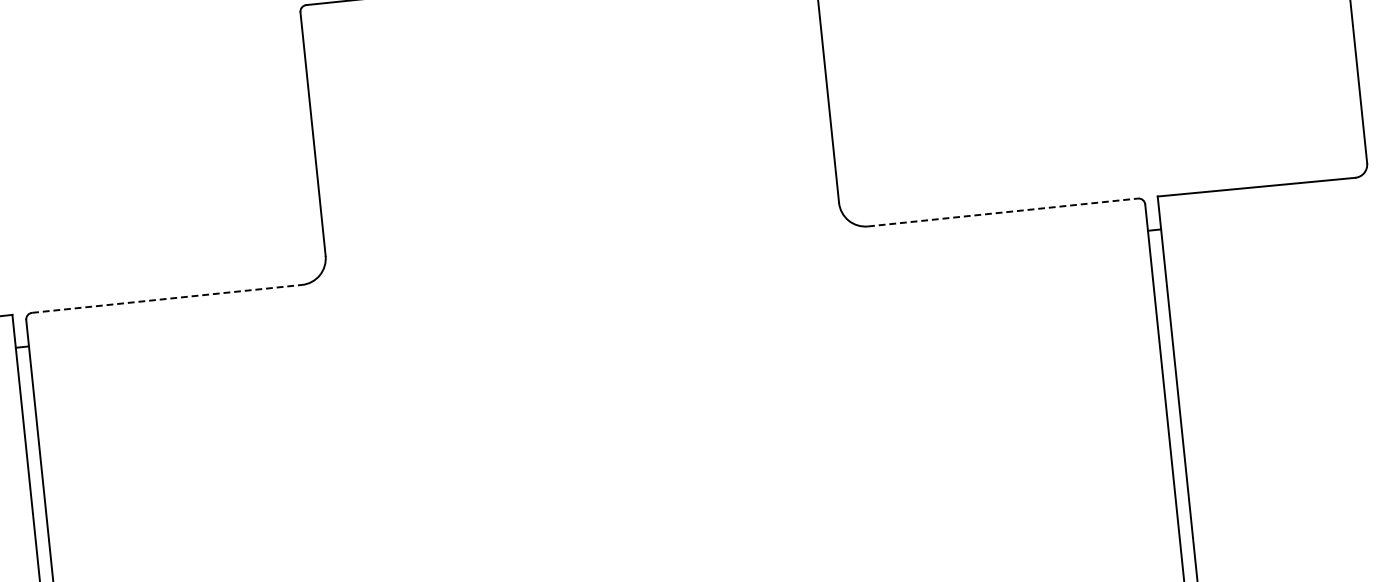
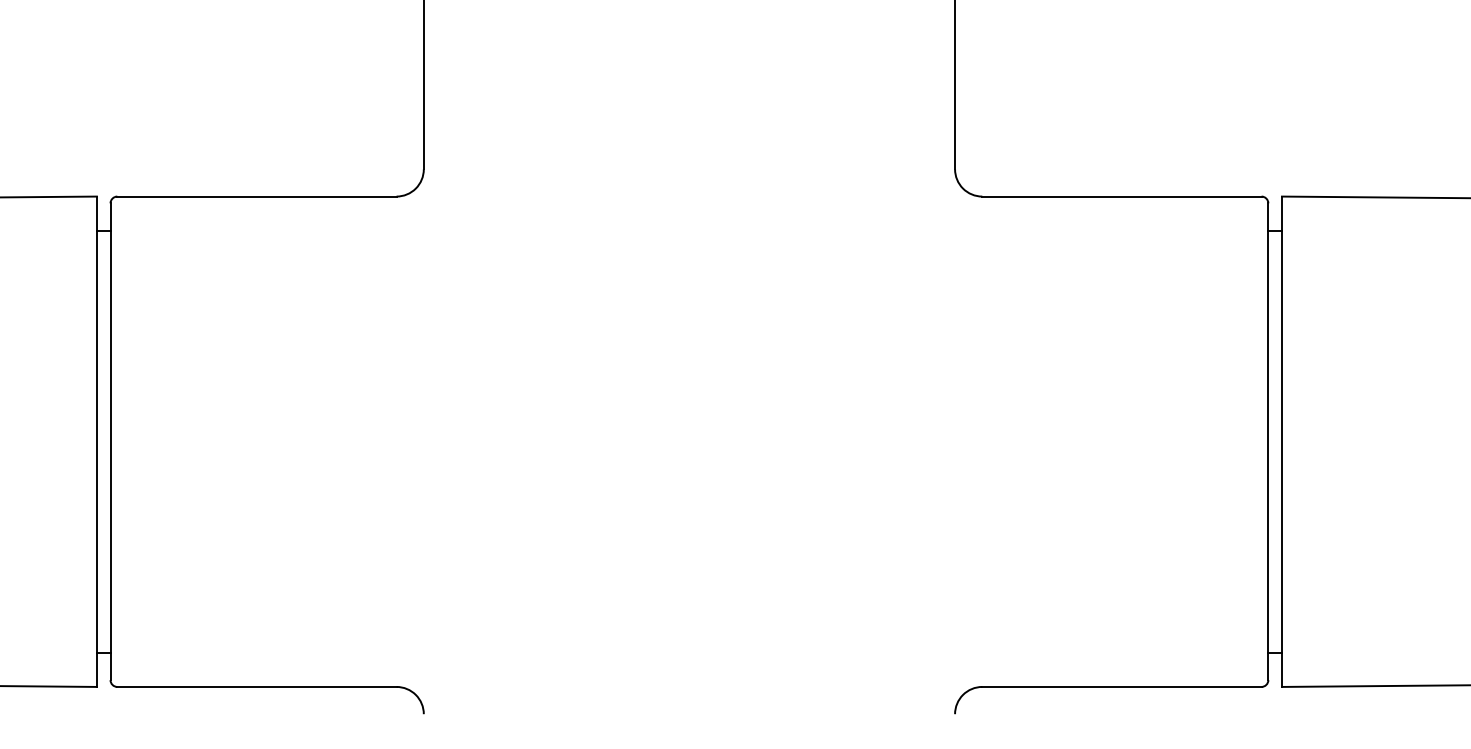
line: (1002, 212) -> (1121, 196), dashed -> solid
line: (166, 298) -> (256, 196), dashed -> solid

